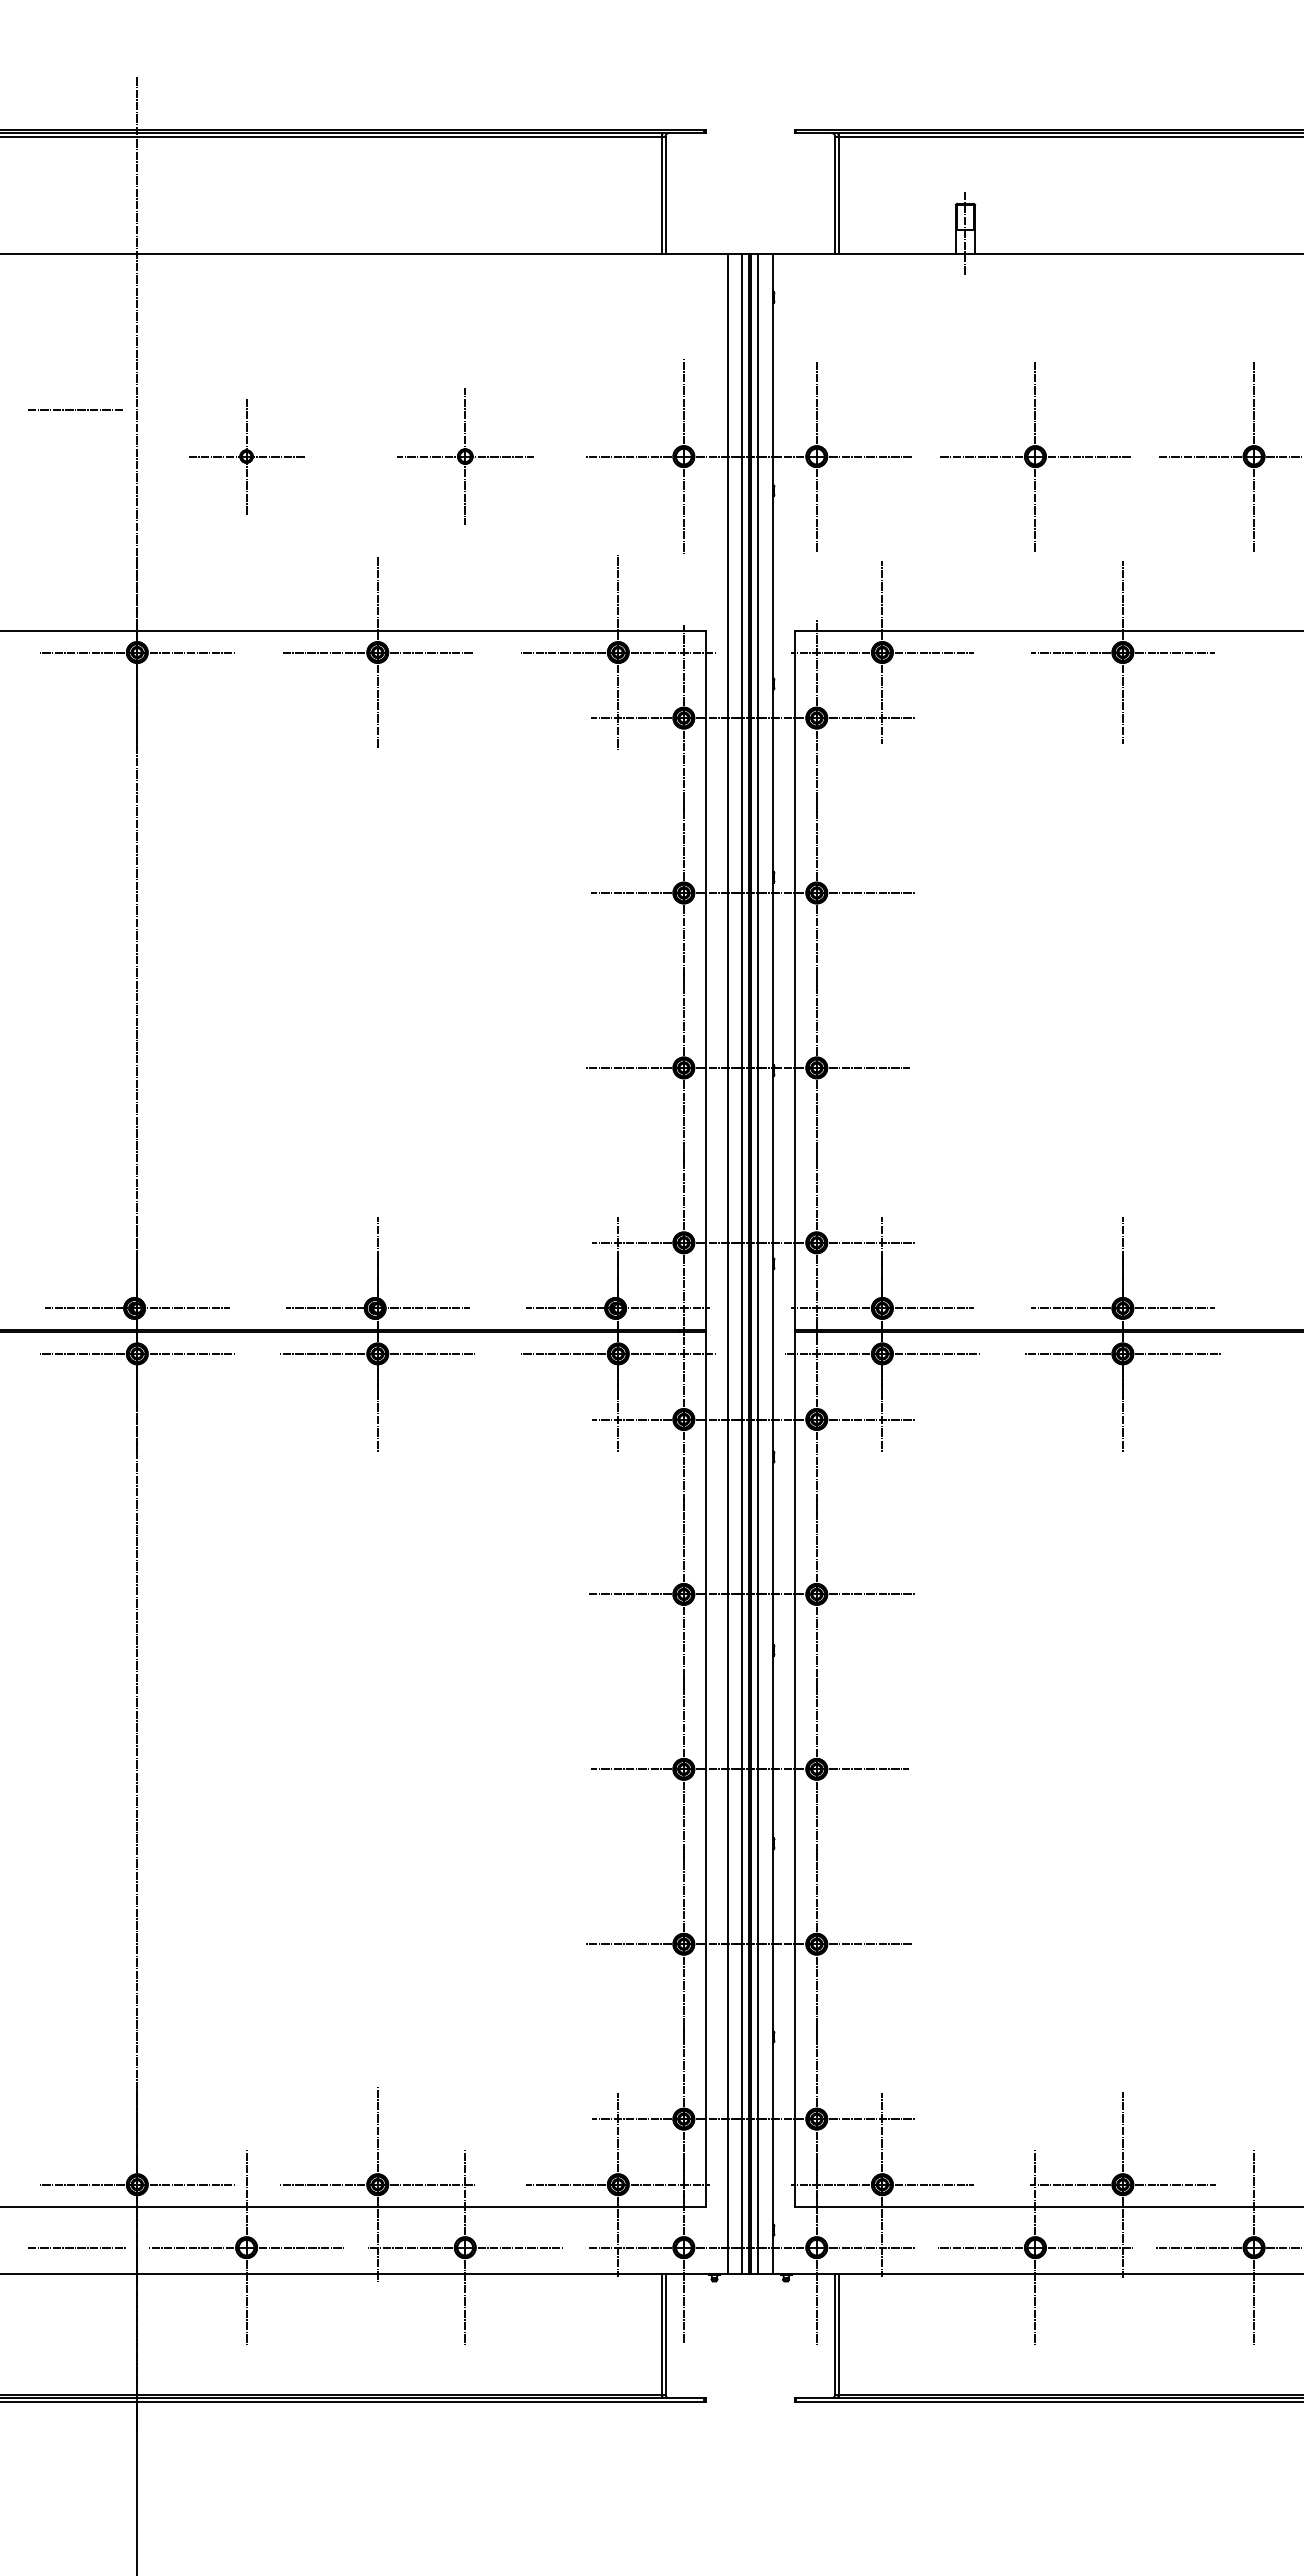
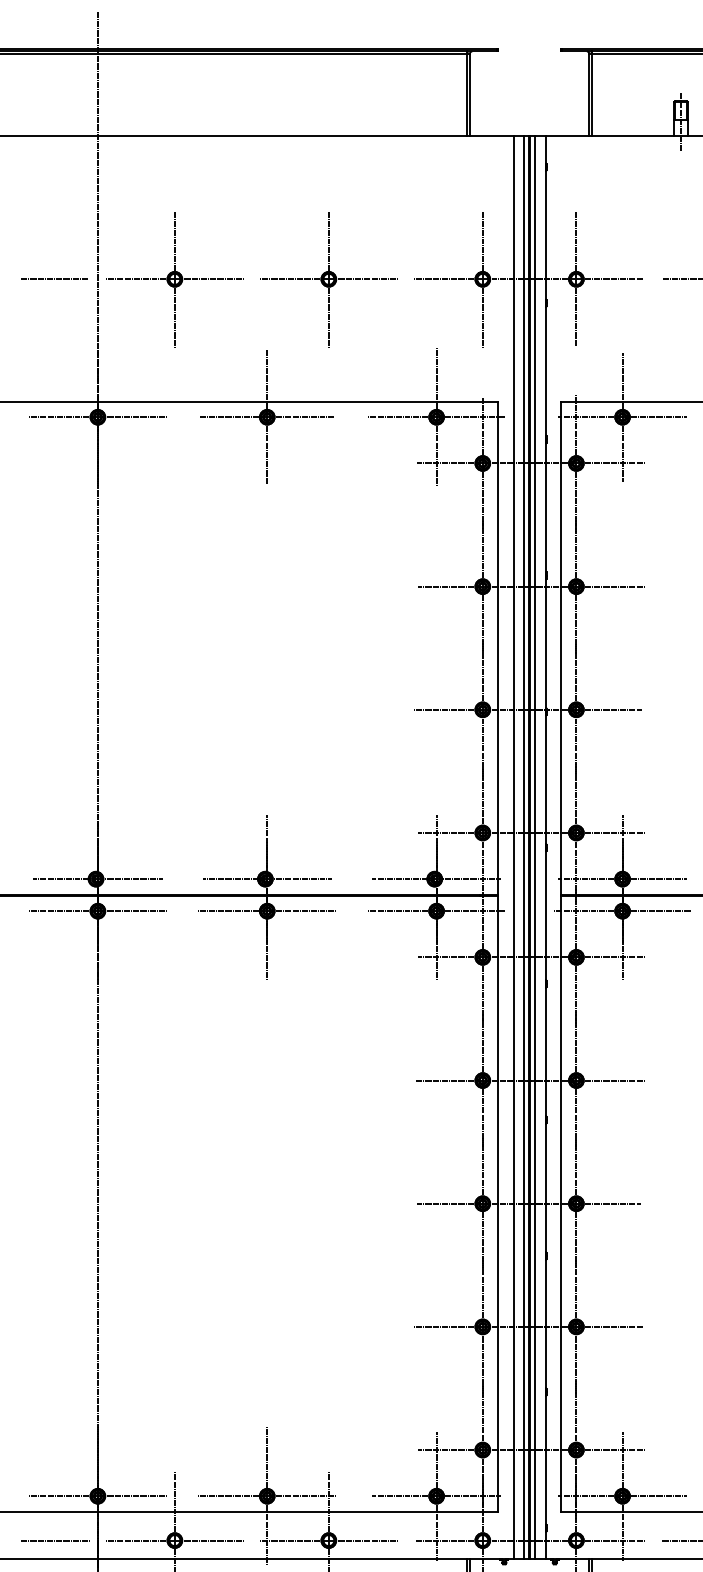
line: (75, 409) -> (54, 279), moved
part: (246, 456) -> (174, 279), size x1.67
part: (465, 456) -> (329, 279), size x1.43

